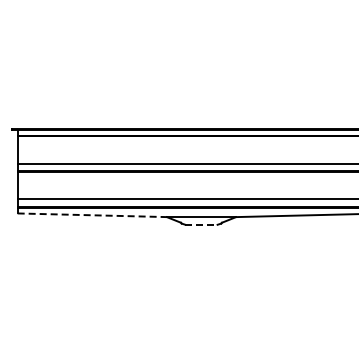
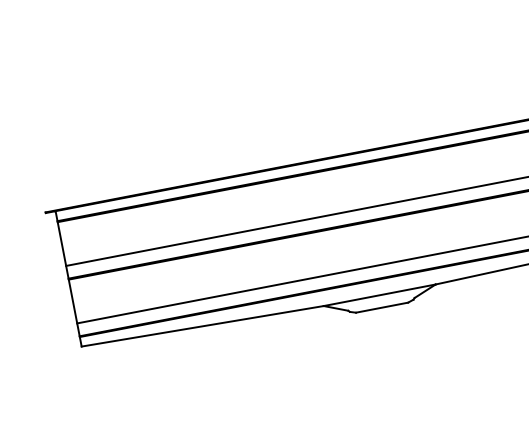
line: (92, 215) -> (203, 326), dashed -> solid
line: (201, 224) -> (382, 307), dashed -> solid

